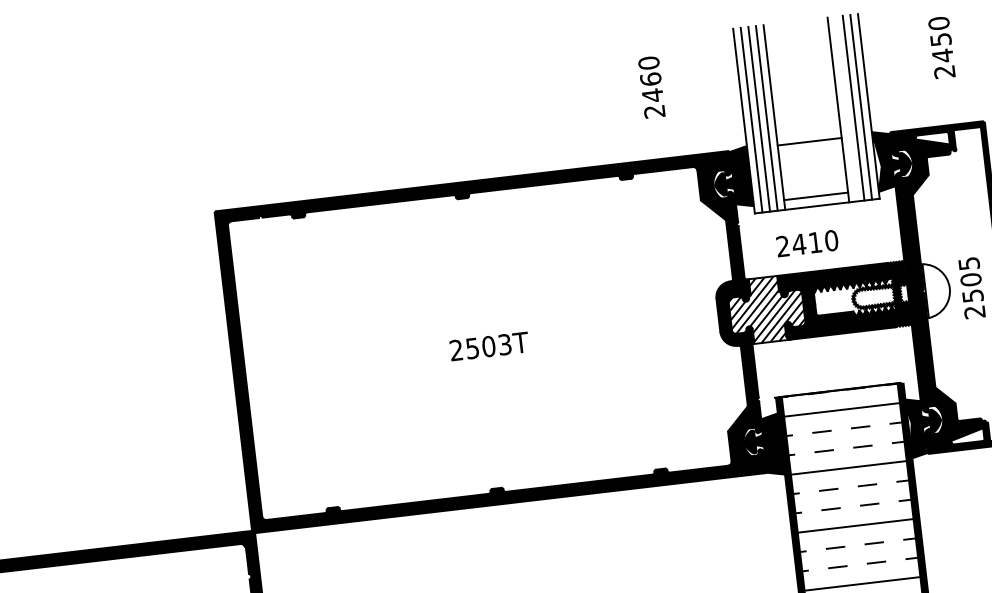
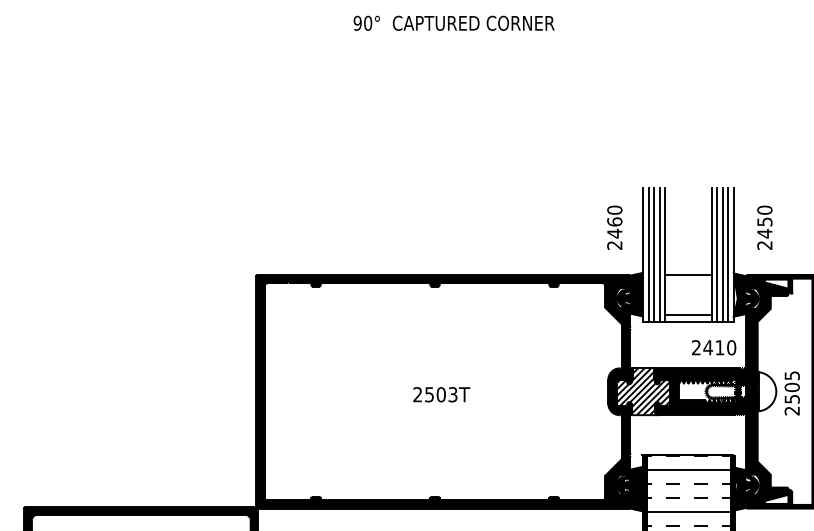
text: (941, 47) -> (764, 227), moved
text: (651, 86) -> (614, 227), moved
line: (846, 108) -> (717, 254), added
text: (807, 243) -> (714, 347), moved

